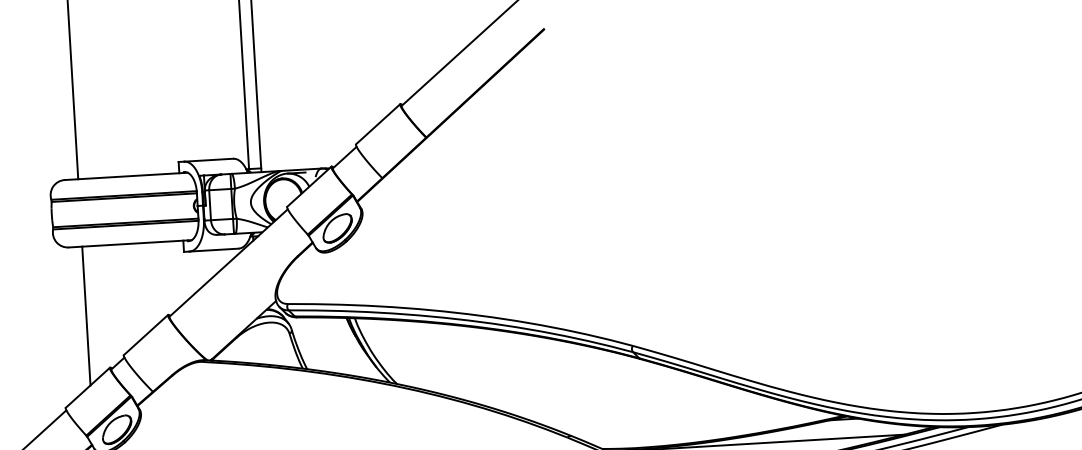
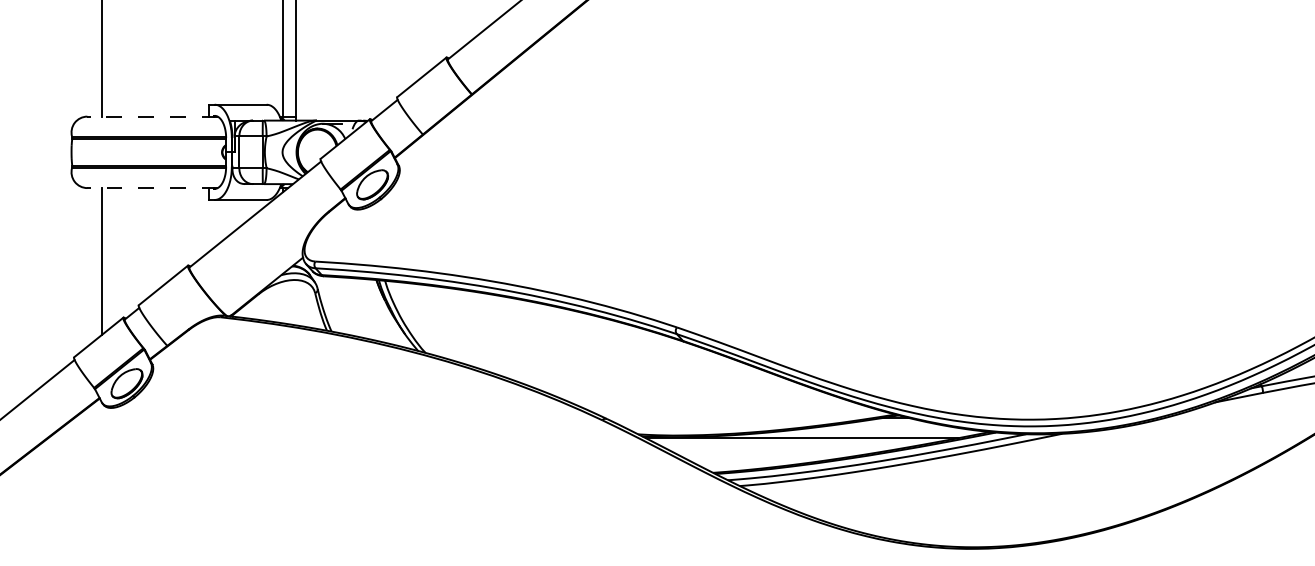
line: (126, 176) -> (152, 116), solid -> dashed
line: (130, 244) -> (152, 188), solid -> dashed

